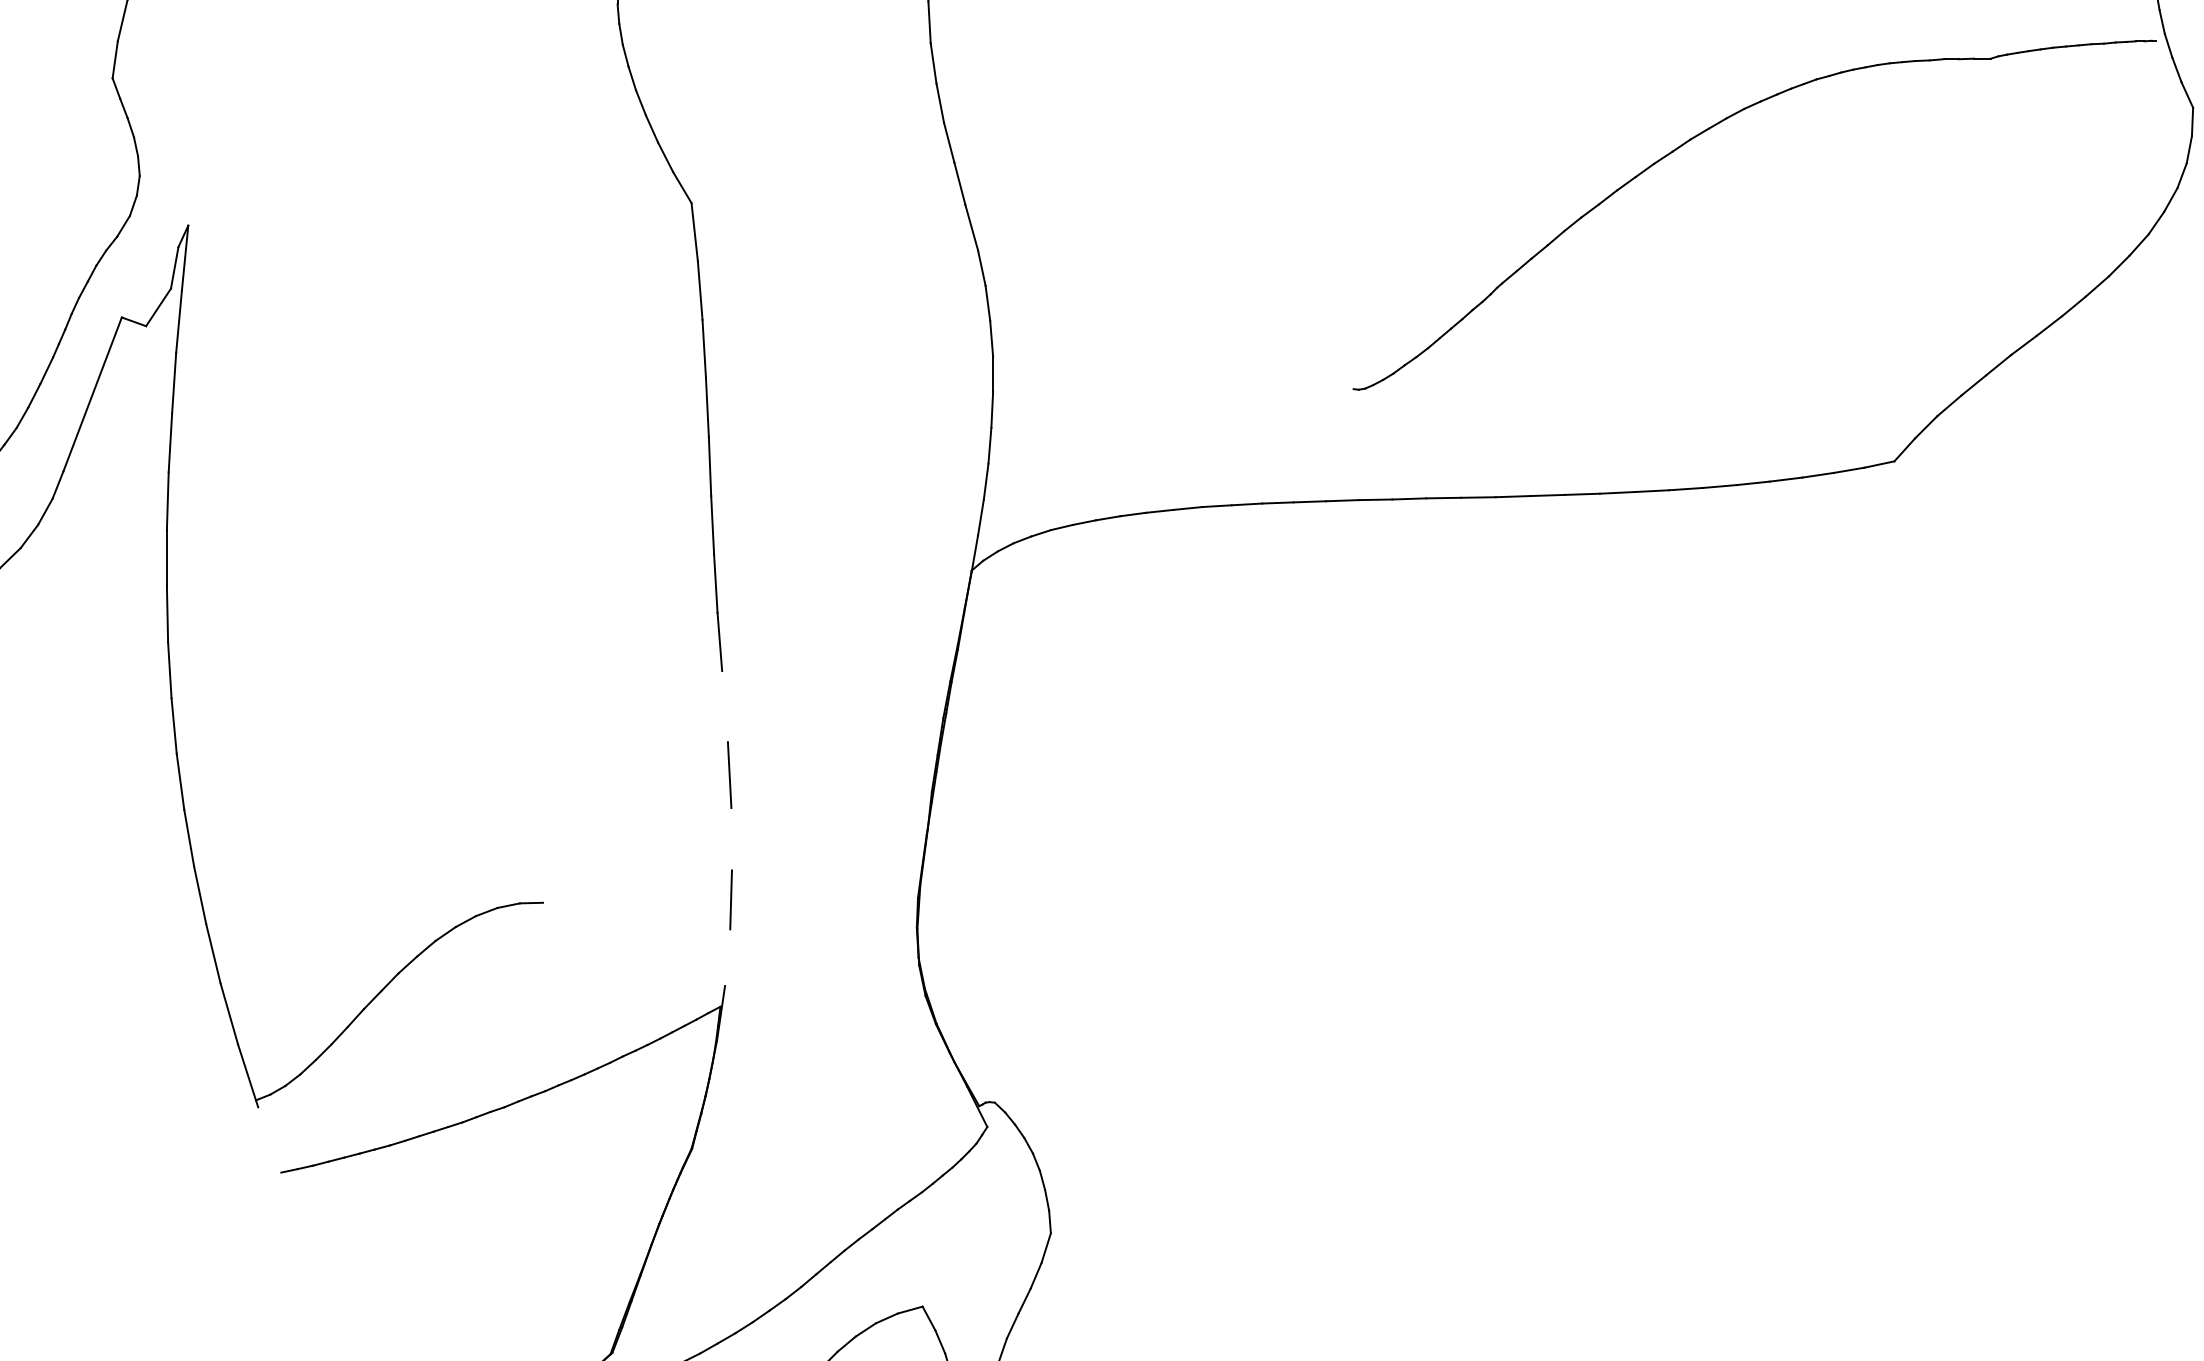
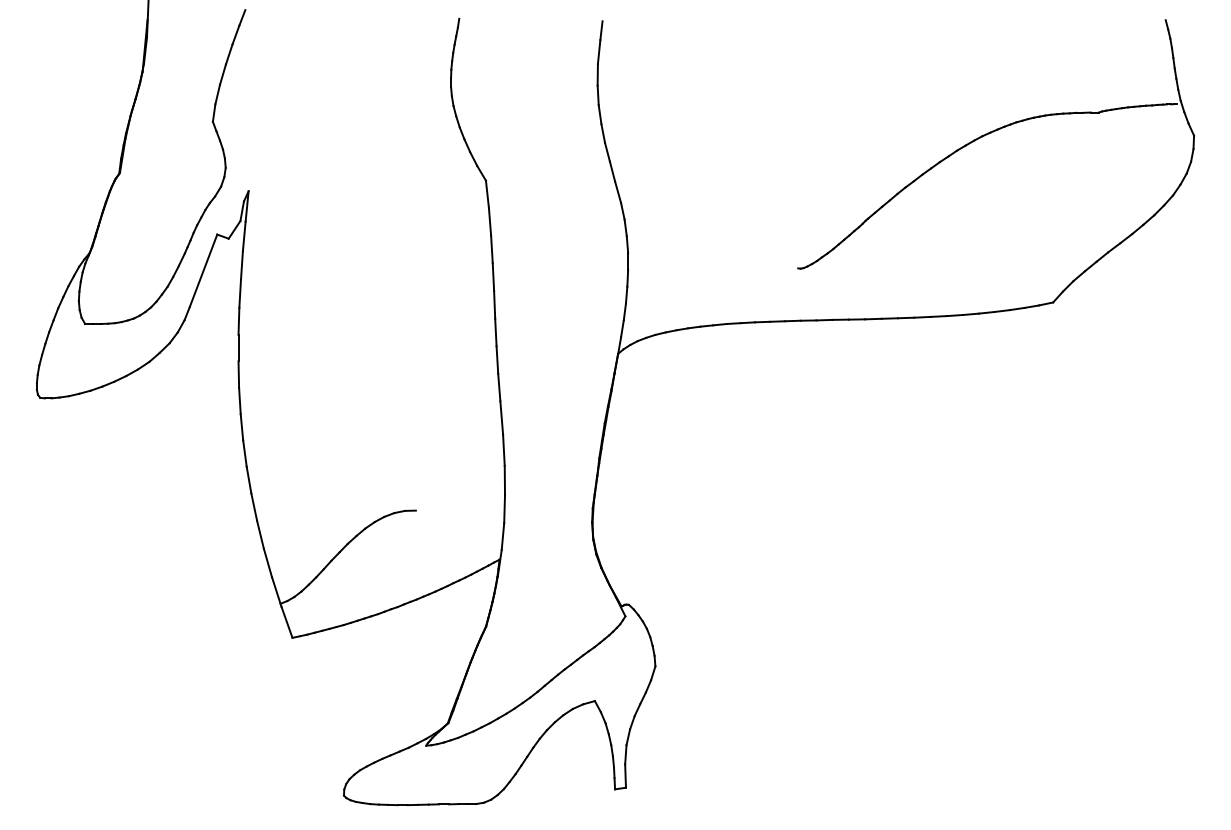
line: (724, 705) -> (501, 417), added
line: (730, 838) -> (504, 480), added
line: (726, 957) -> (502, 536), added
line: (268, 1140) -> (286, 622), added

